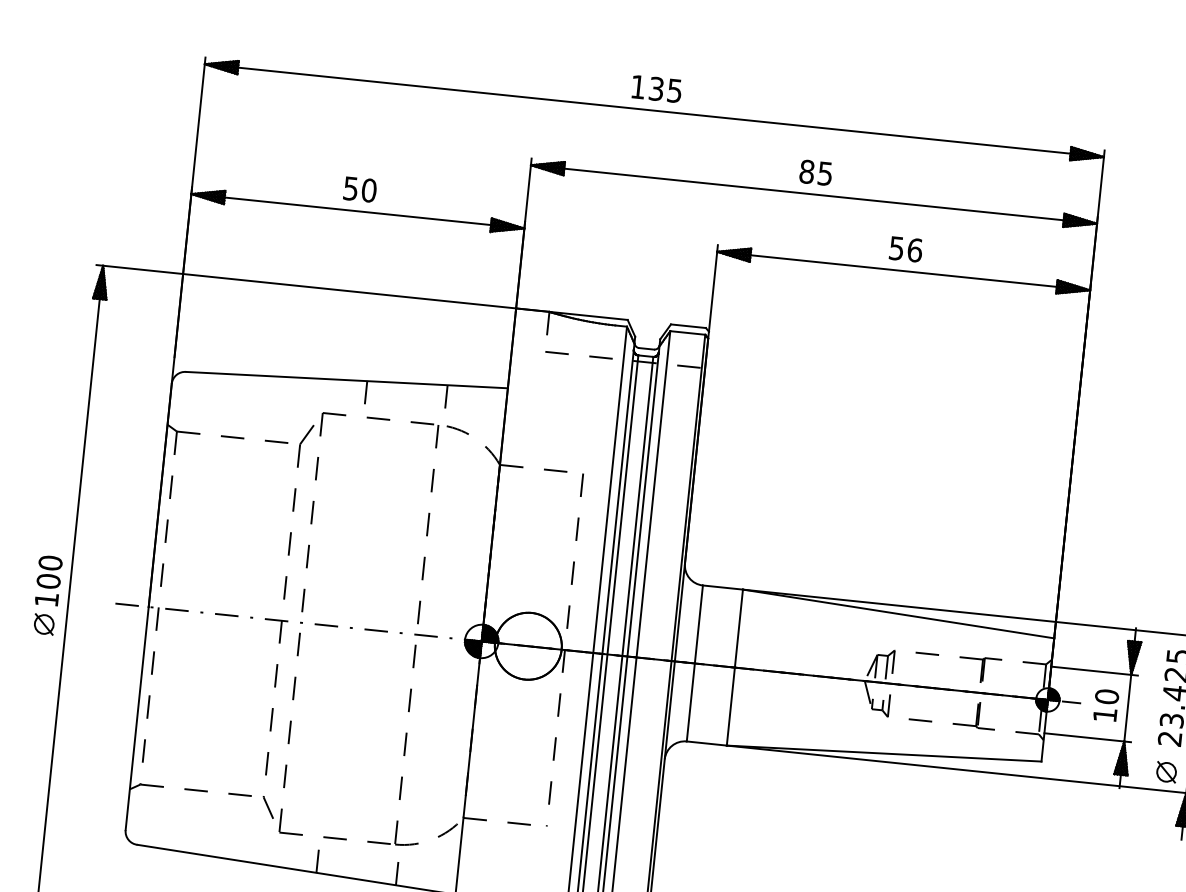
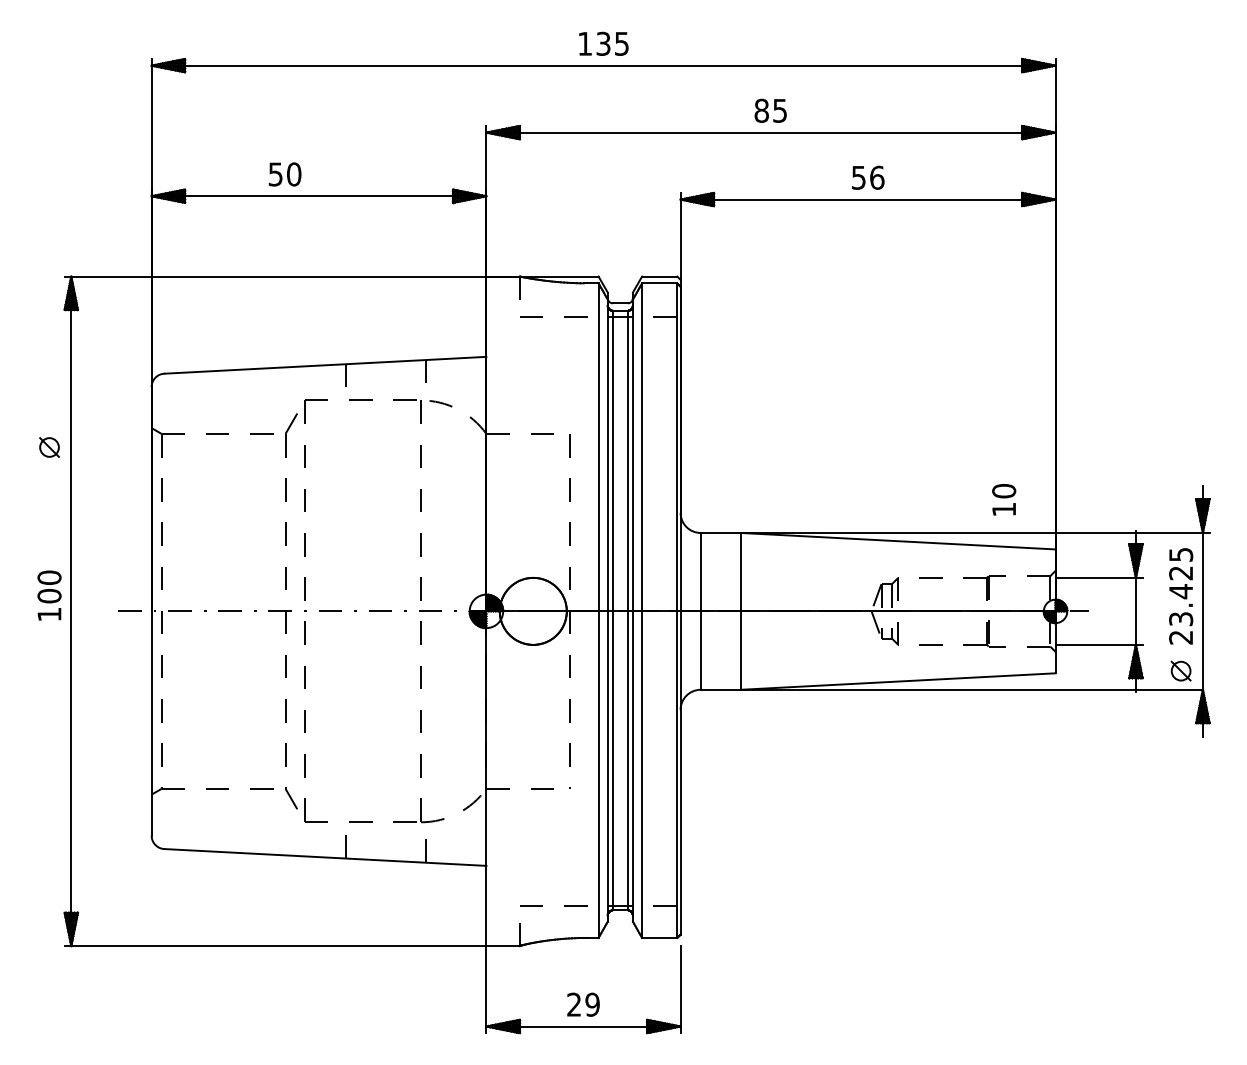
text: (360, 189) -> (285, 174), moved
part: (44, 624) -> (49, 447), moved
text: (1106, 705) -> (1004, 499), moved

